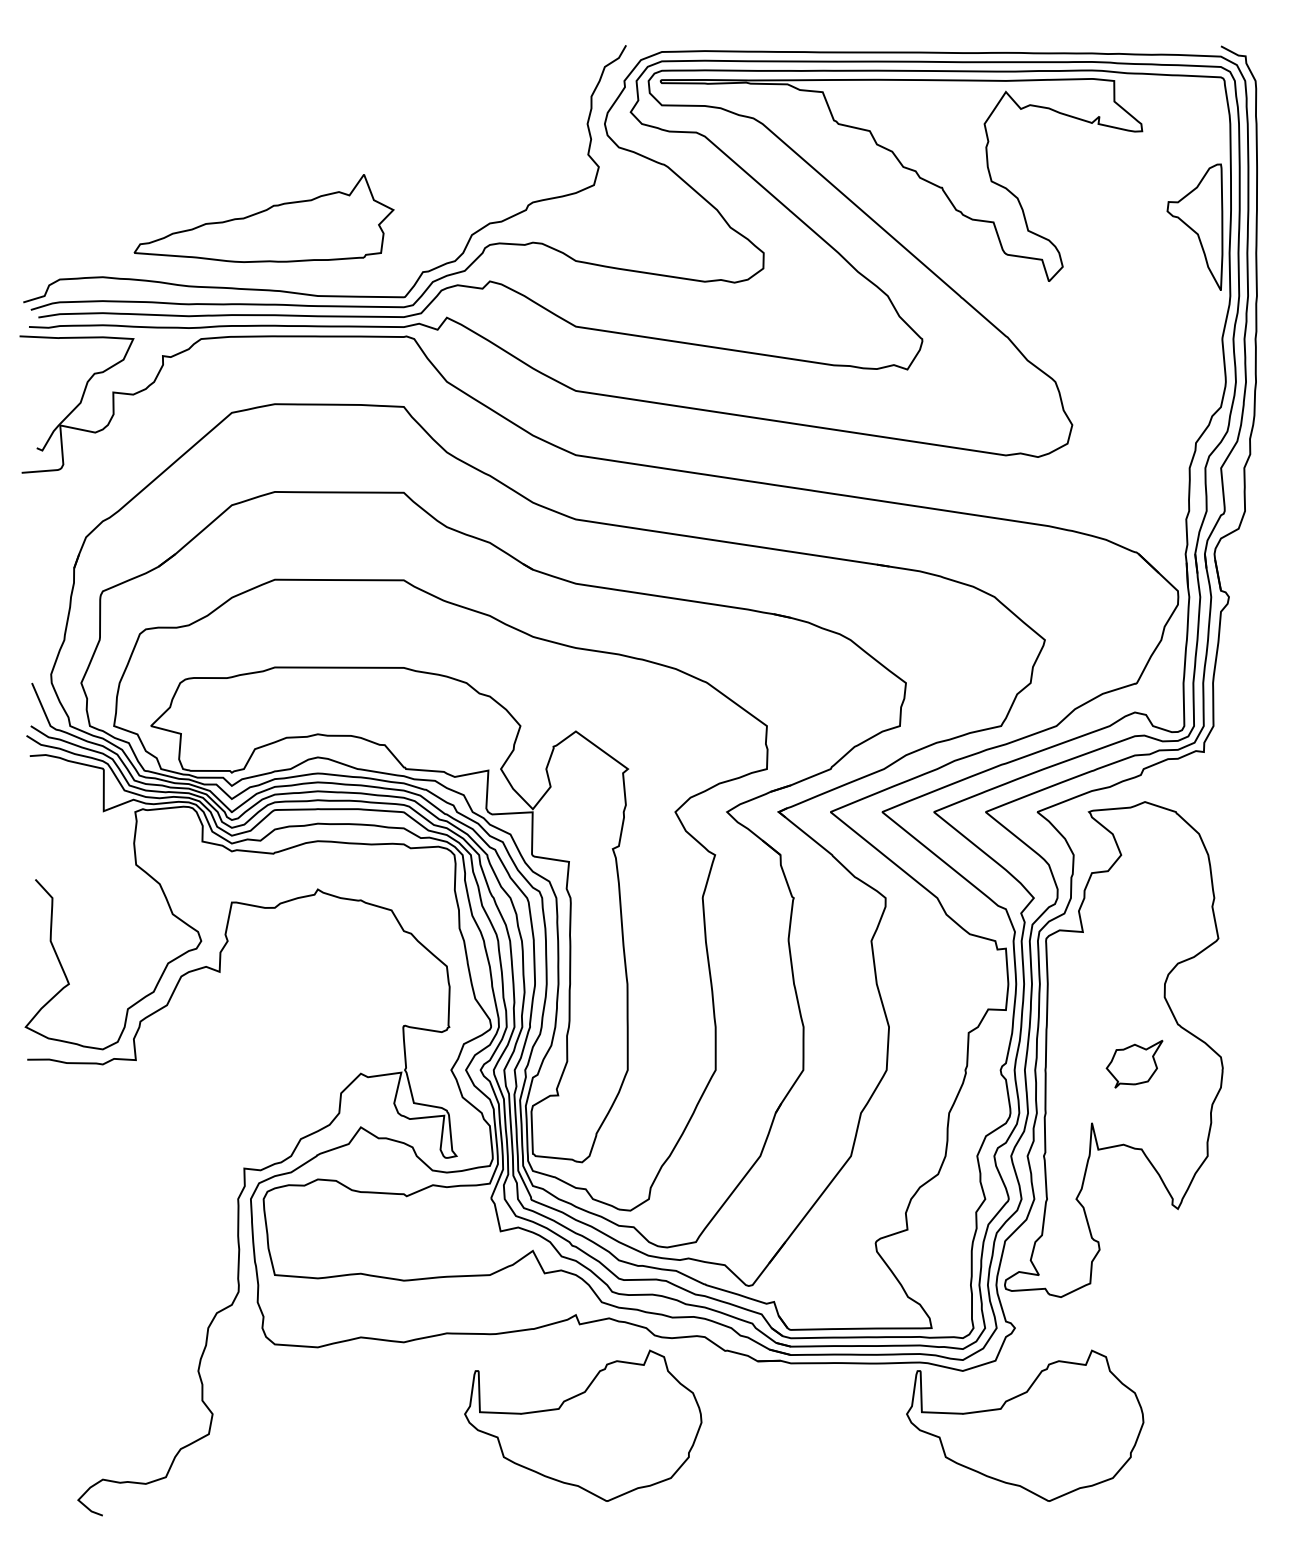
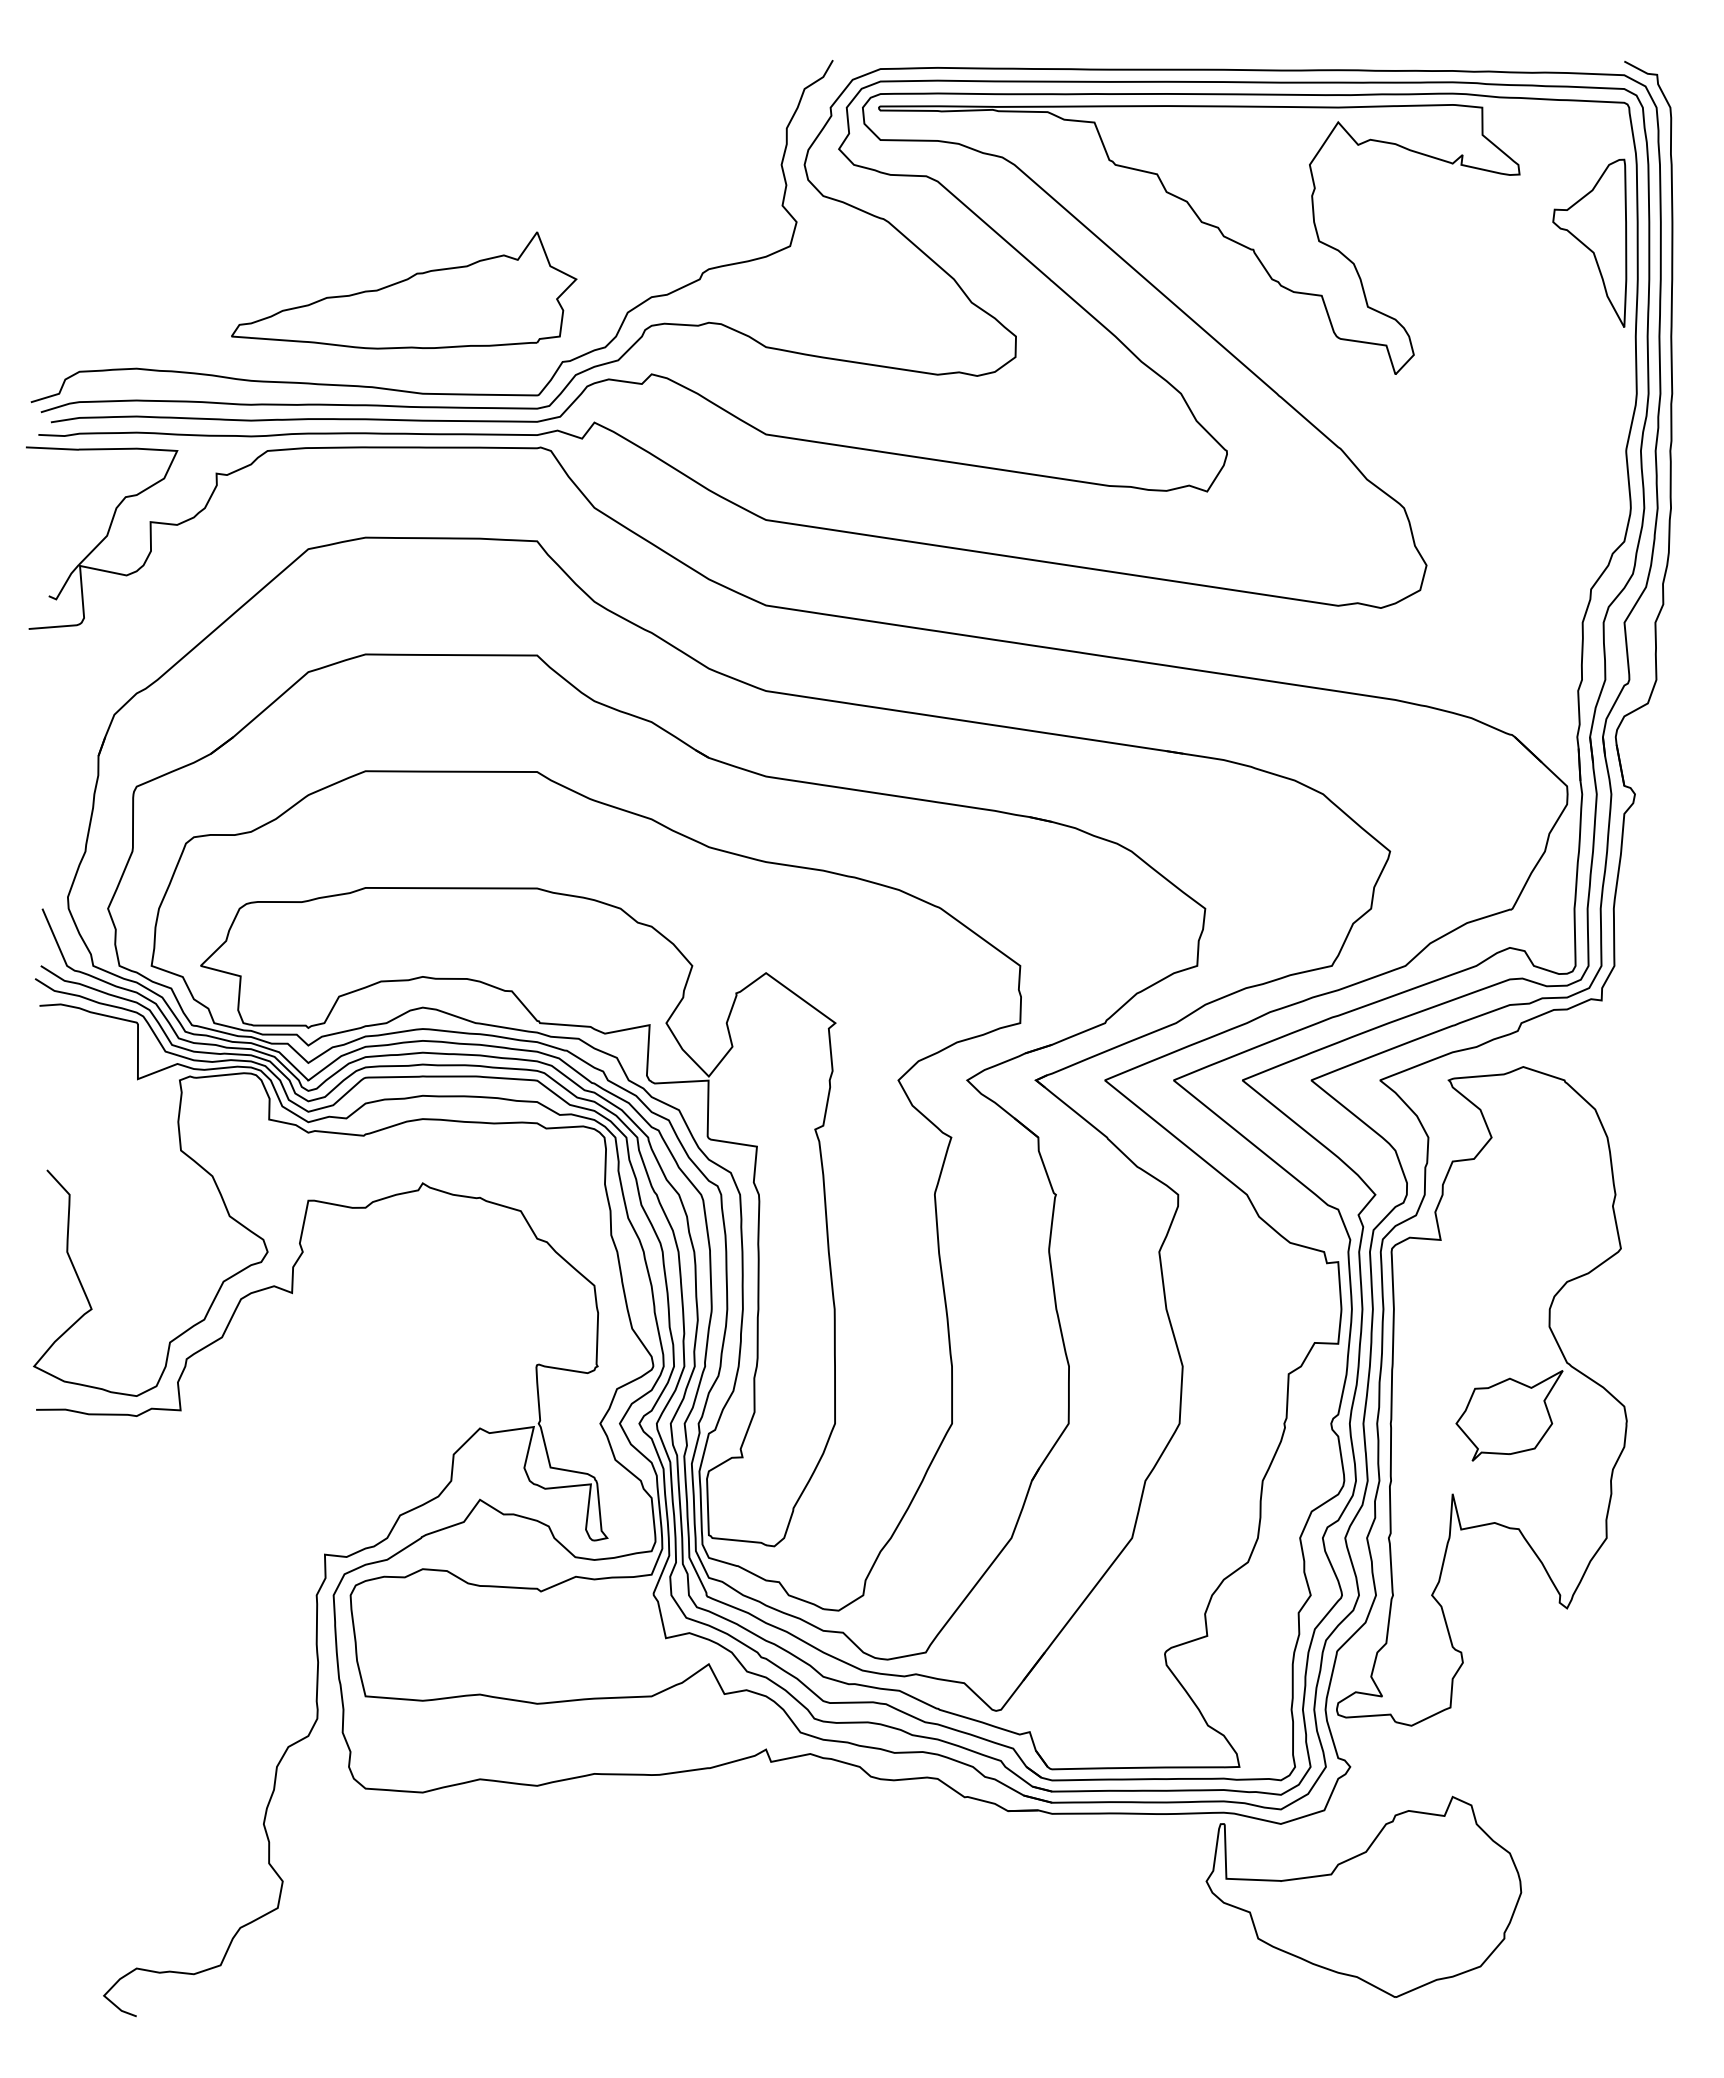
part: (264, 218) -> (404, 290), moved
part: (1194, 226) -> (1589, 242), moved
part: (1134, 1063) -> (1509, 1415), size x1.43
part: (582, 1425) -> (775, 1896), removed

